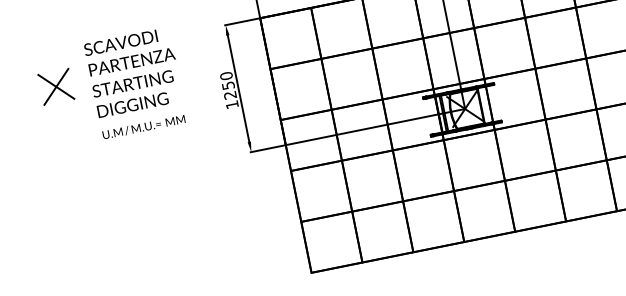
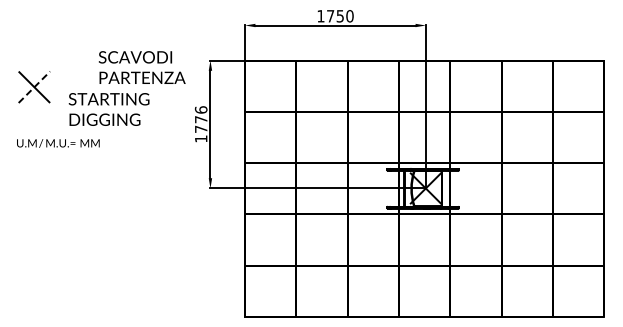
text: (128, 51) -> (141, 67), moved
text: (227, 85) -> (200, 119), 1250 -> 1776
line: (56, 86) -> (34, 86), solid -> dashed
text: (144, 127) -> (58, 143), moved

